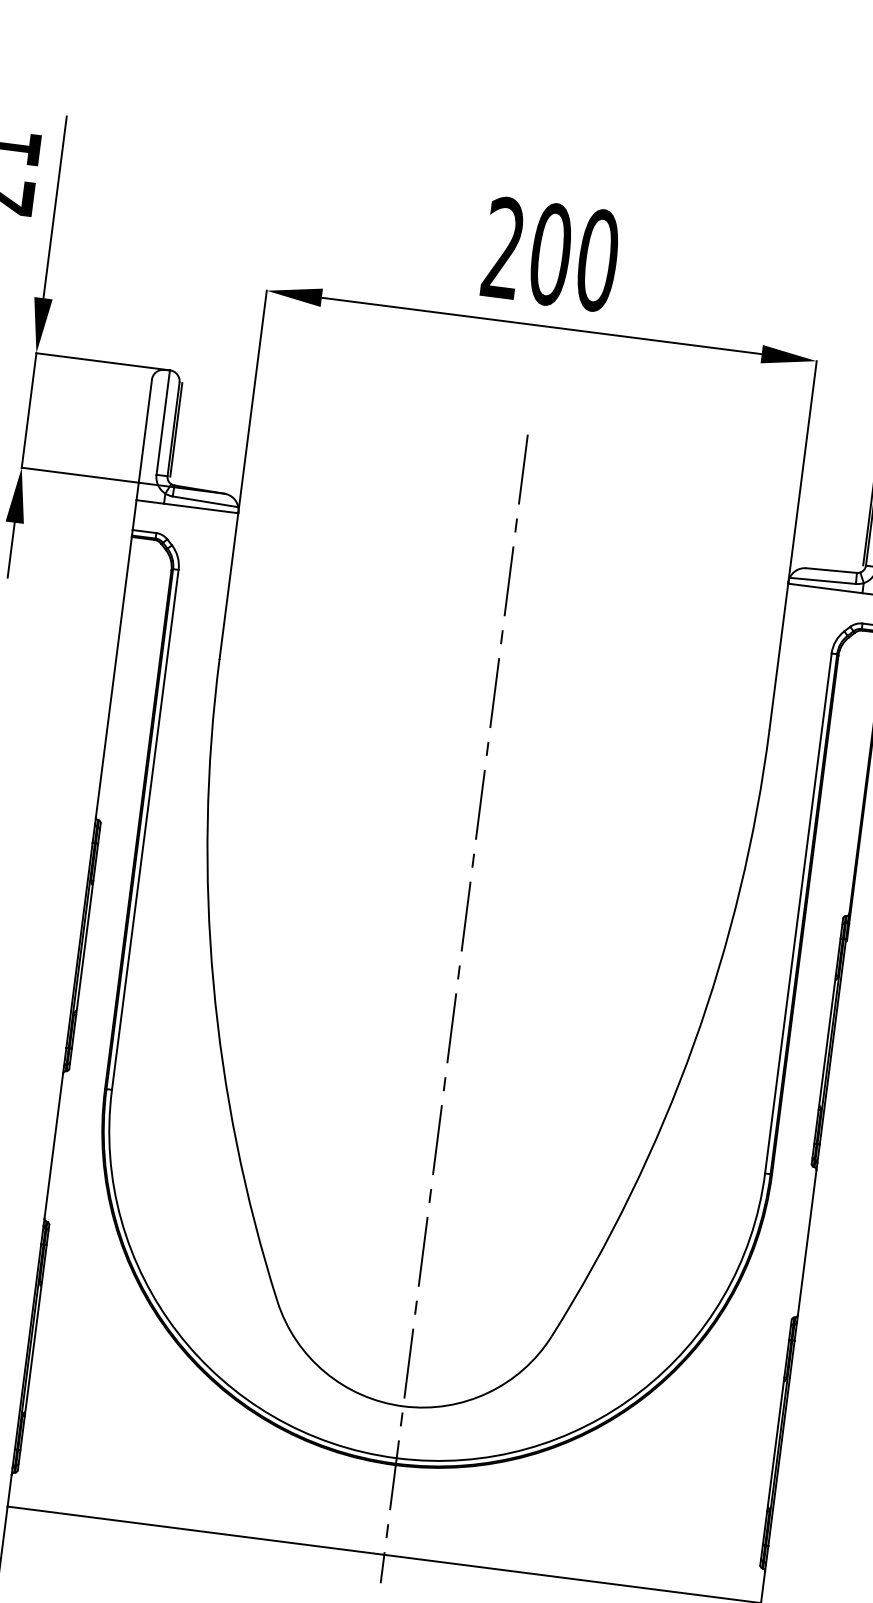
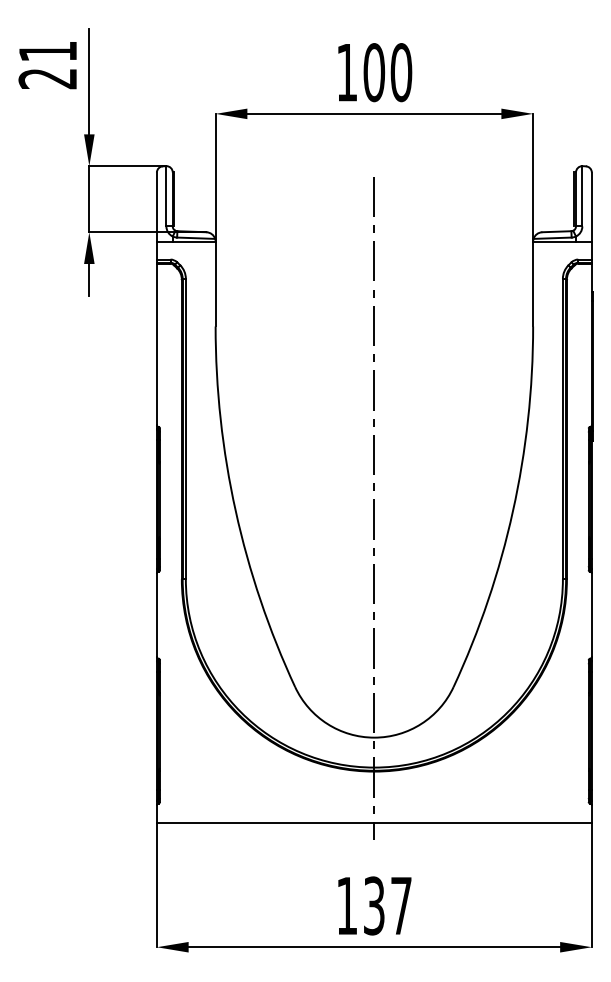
text: (502, 248) -> (346, 72), 200 -> 100

